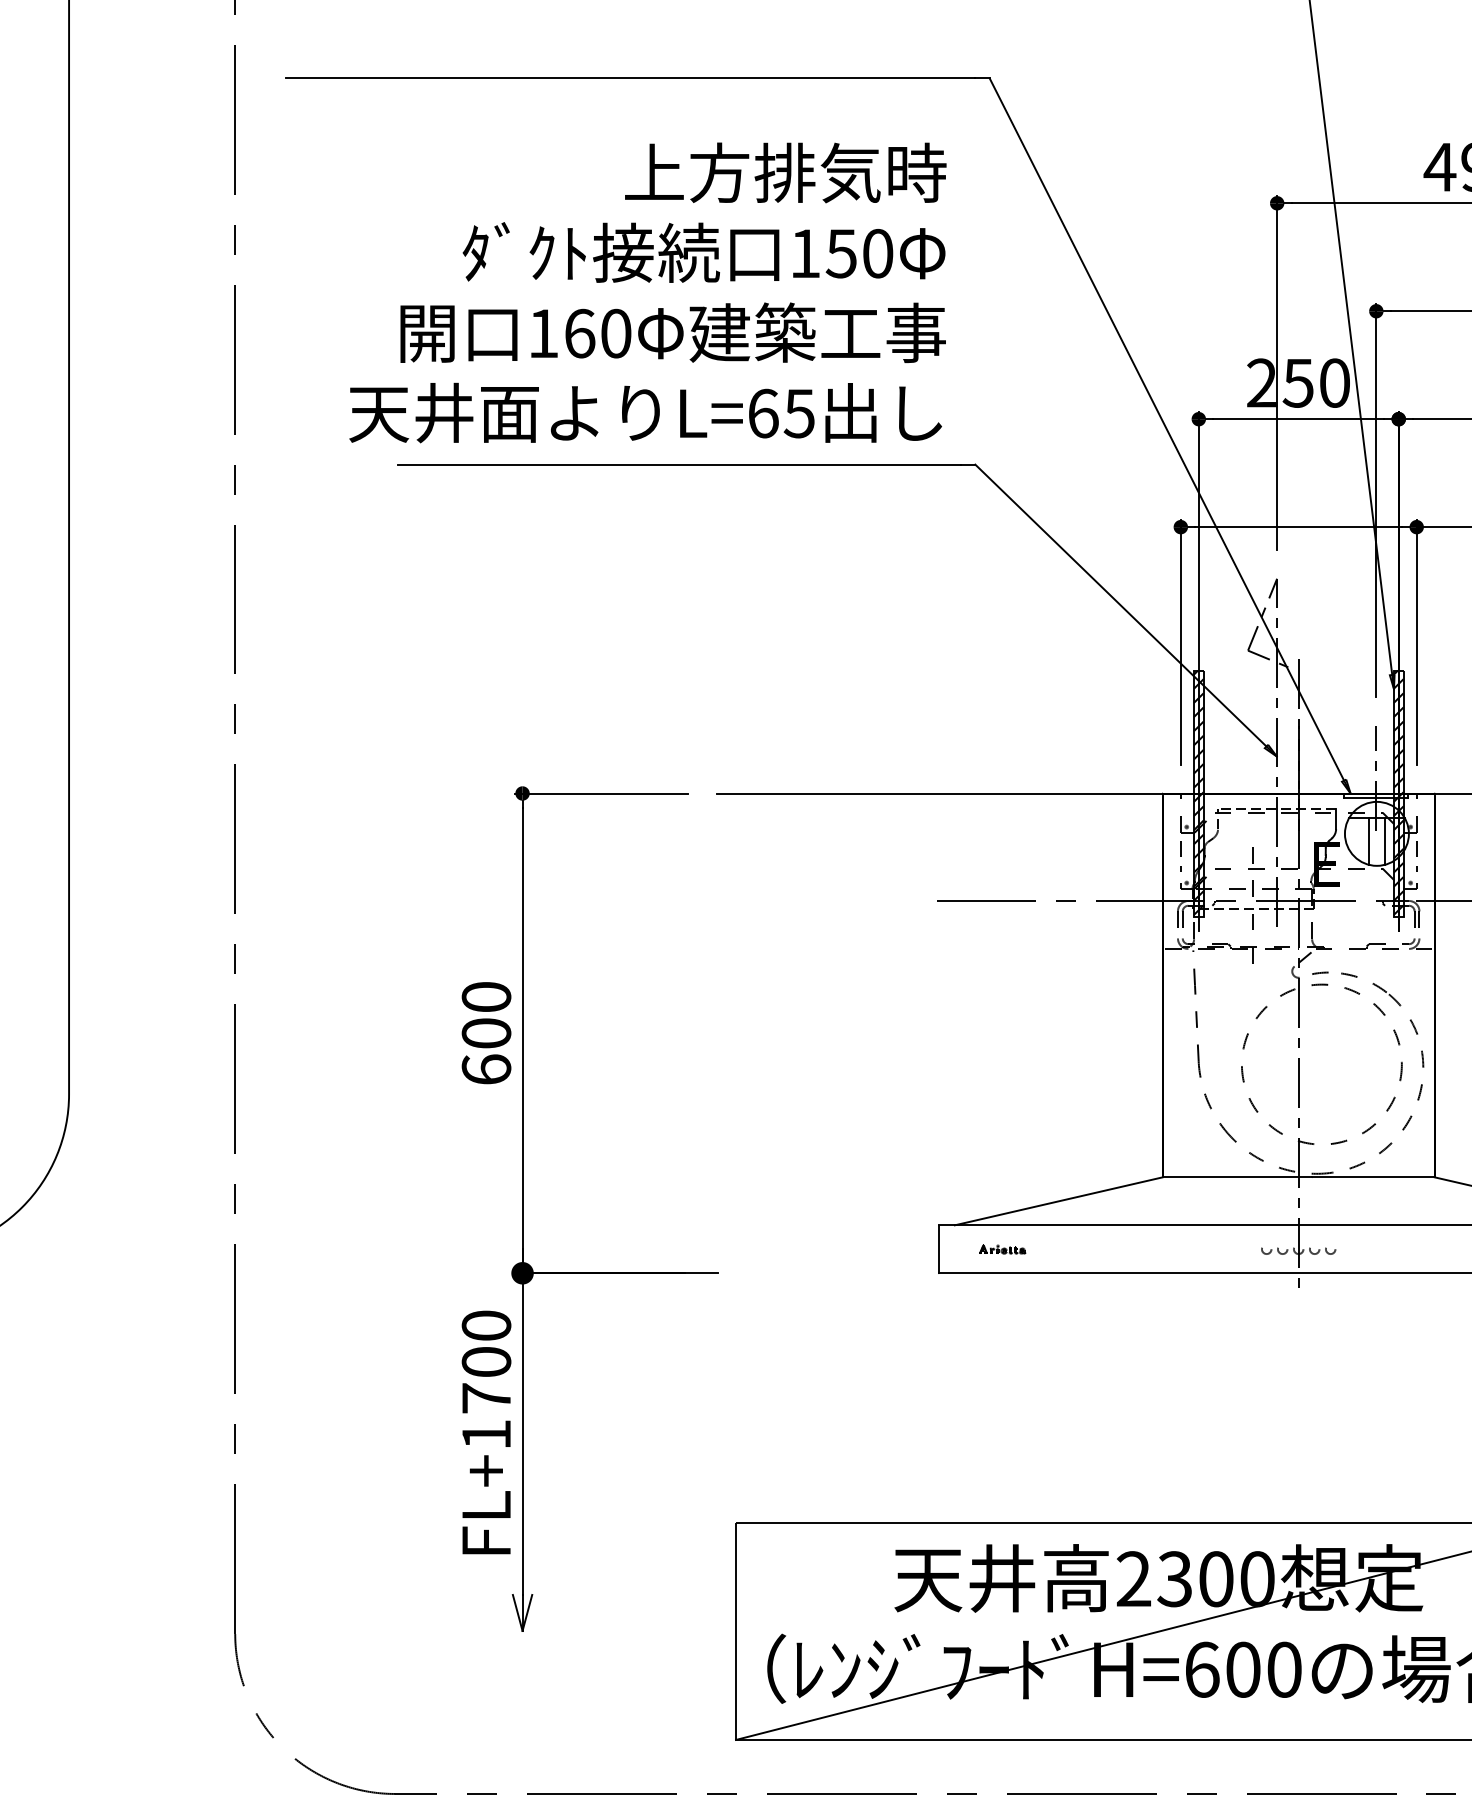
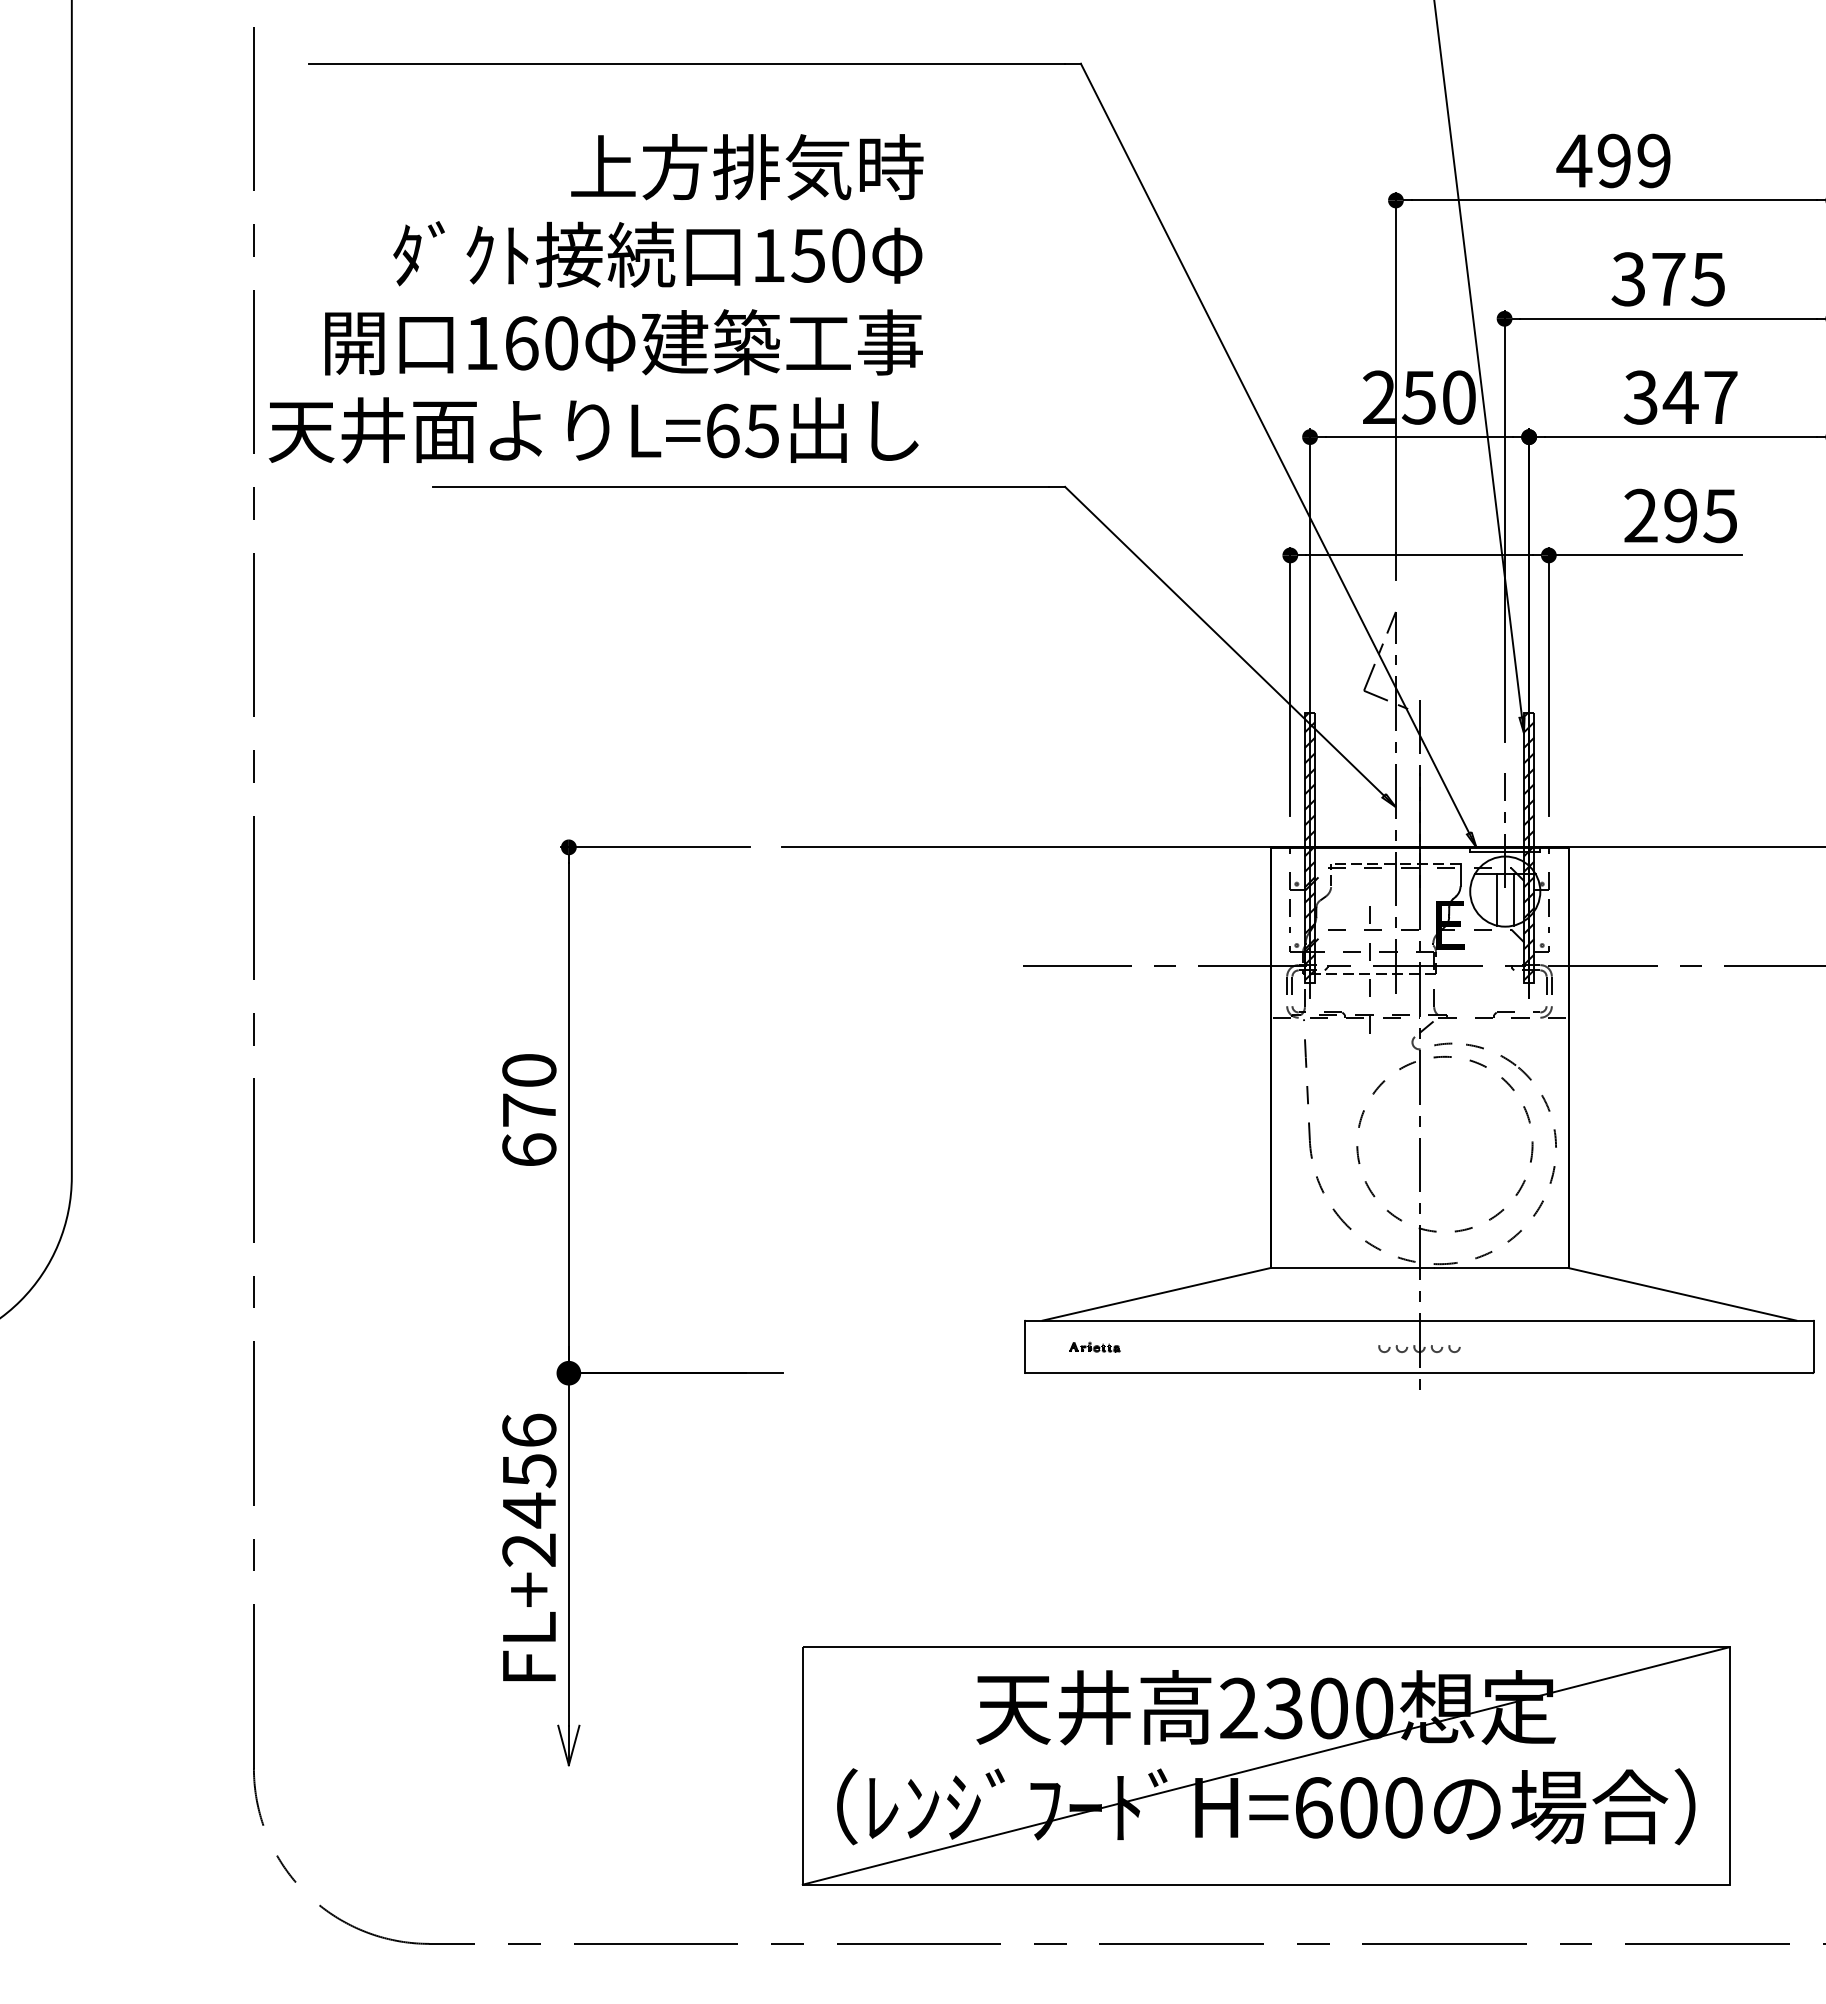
text: (647, 292) -> (595, 298), moved
text: (486, 1032) -> (529, 1109), 600 -> 670
text: (486, 1379) -> (529, 1489), FL+1700 -> FL+2456

